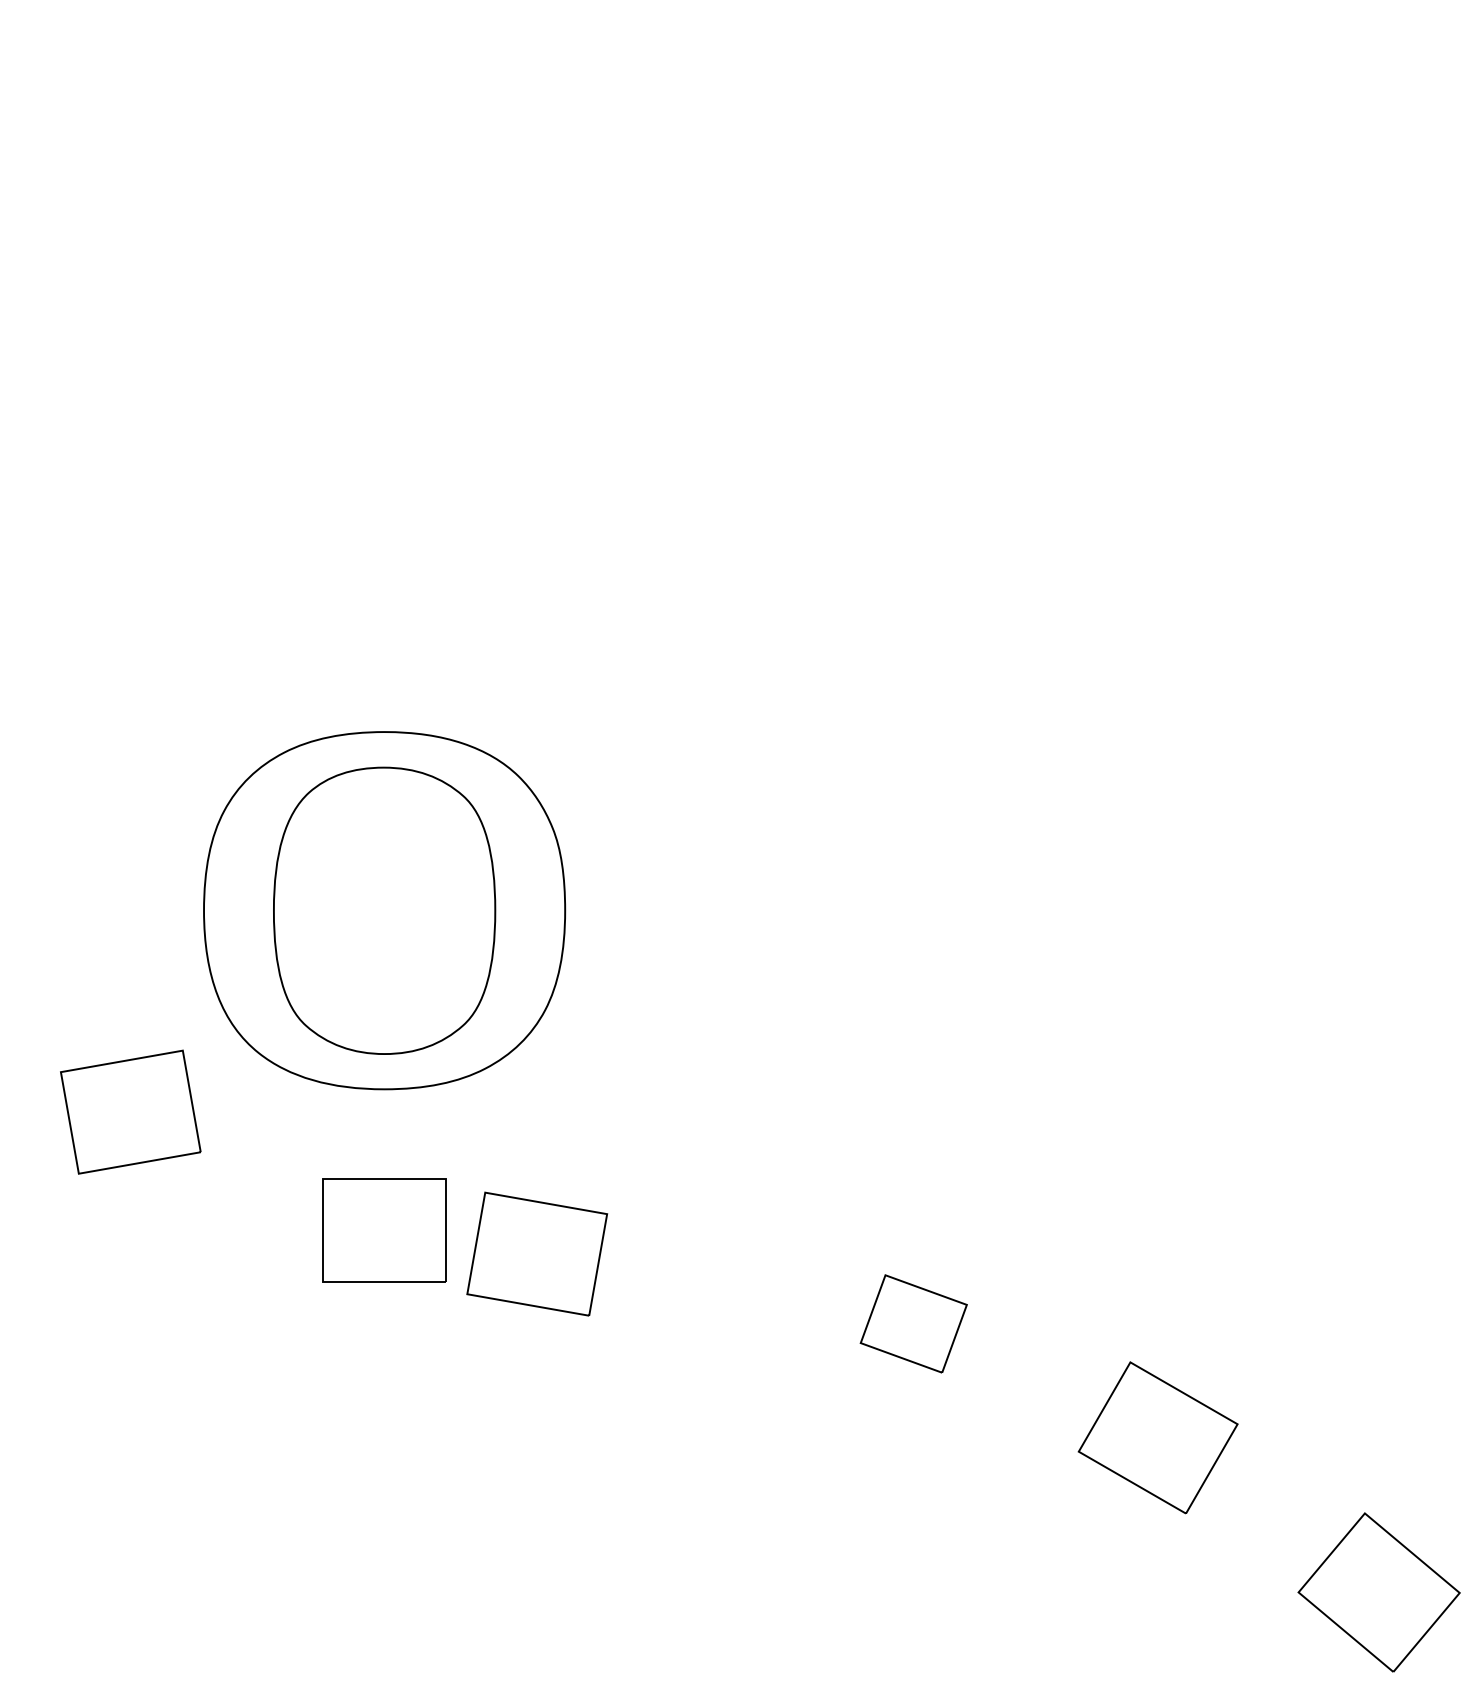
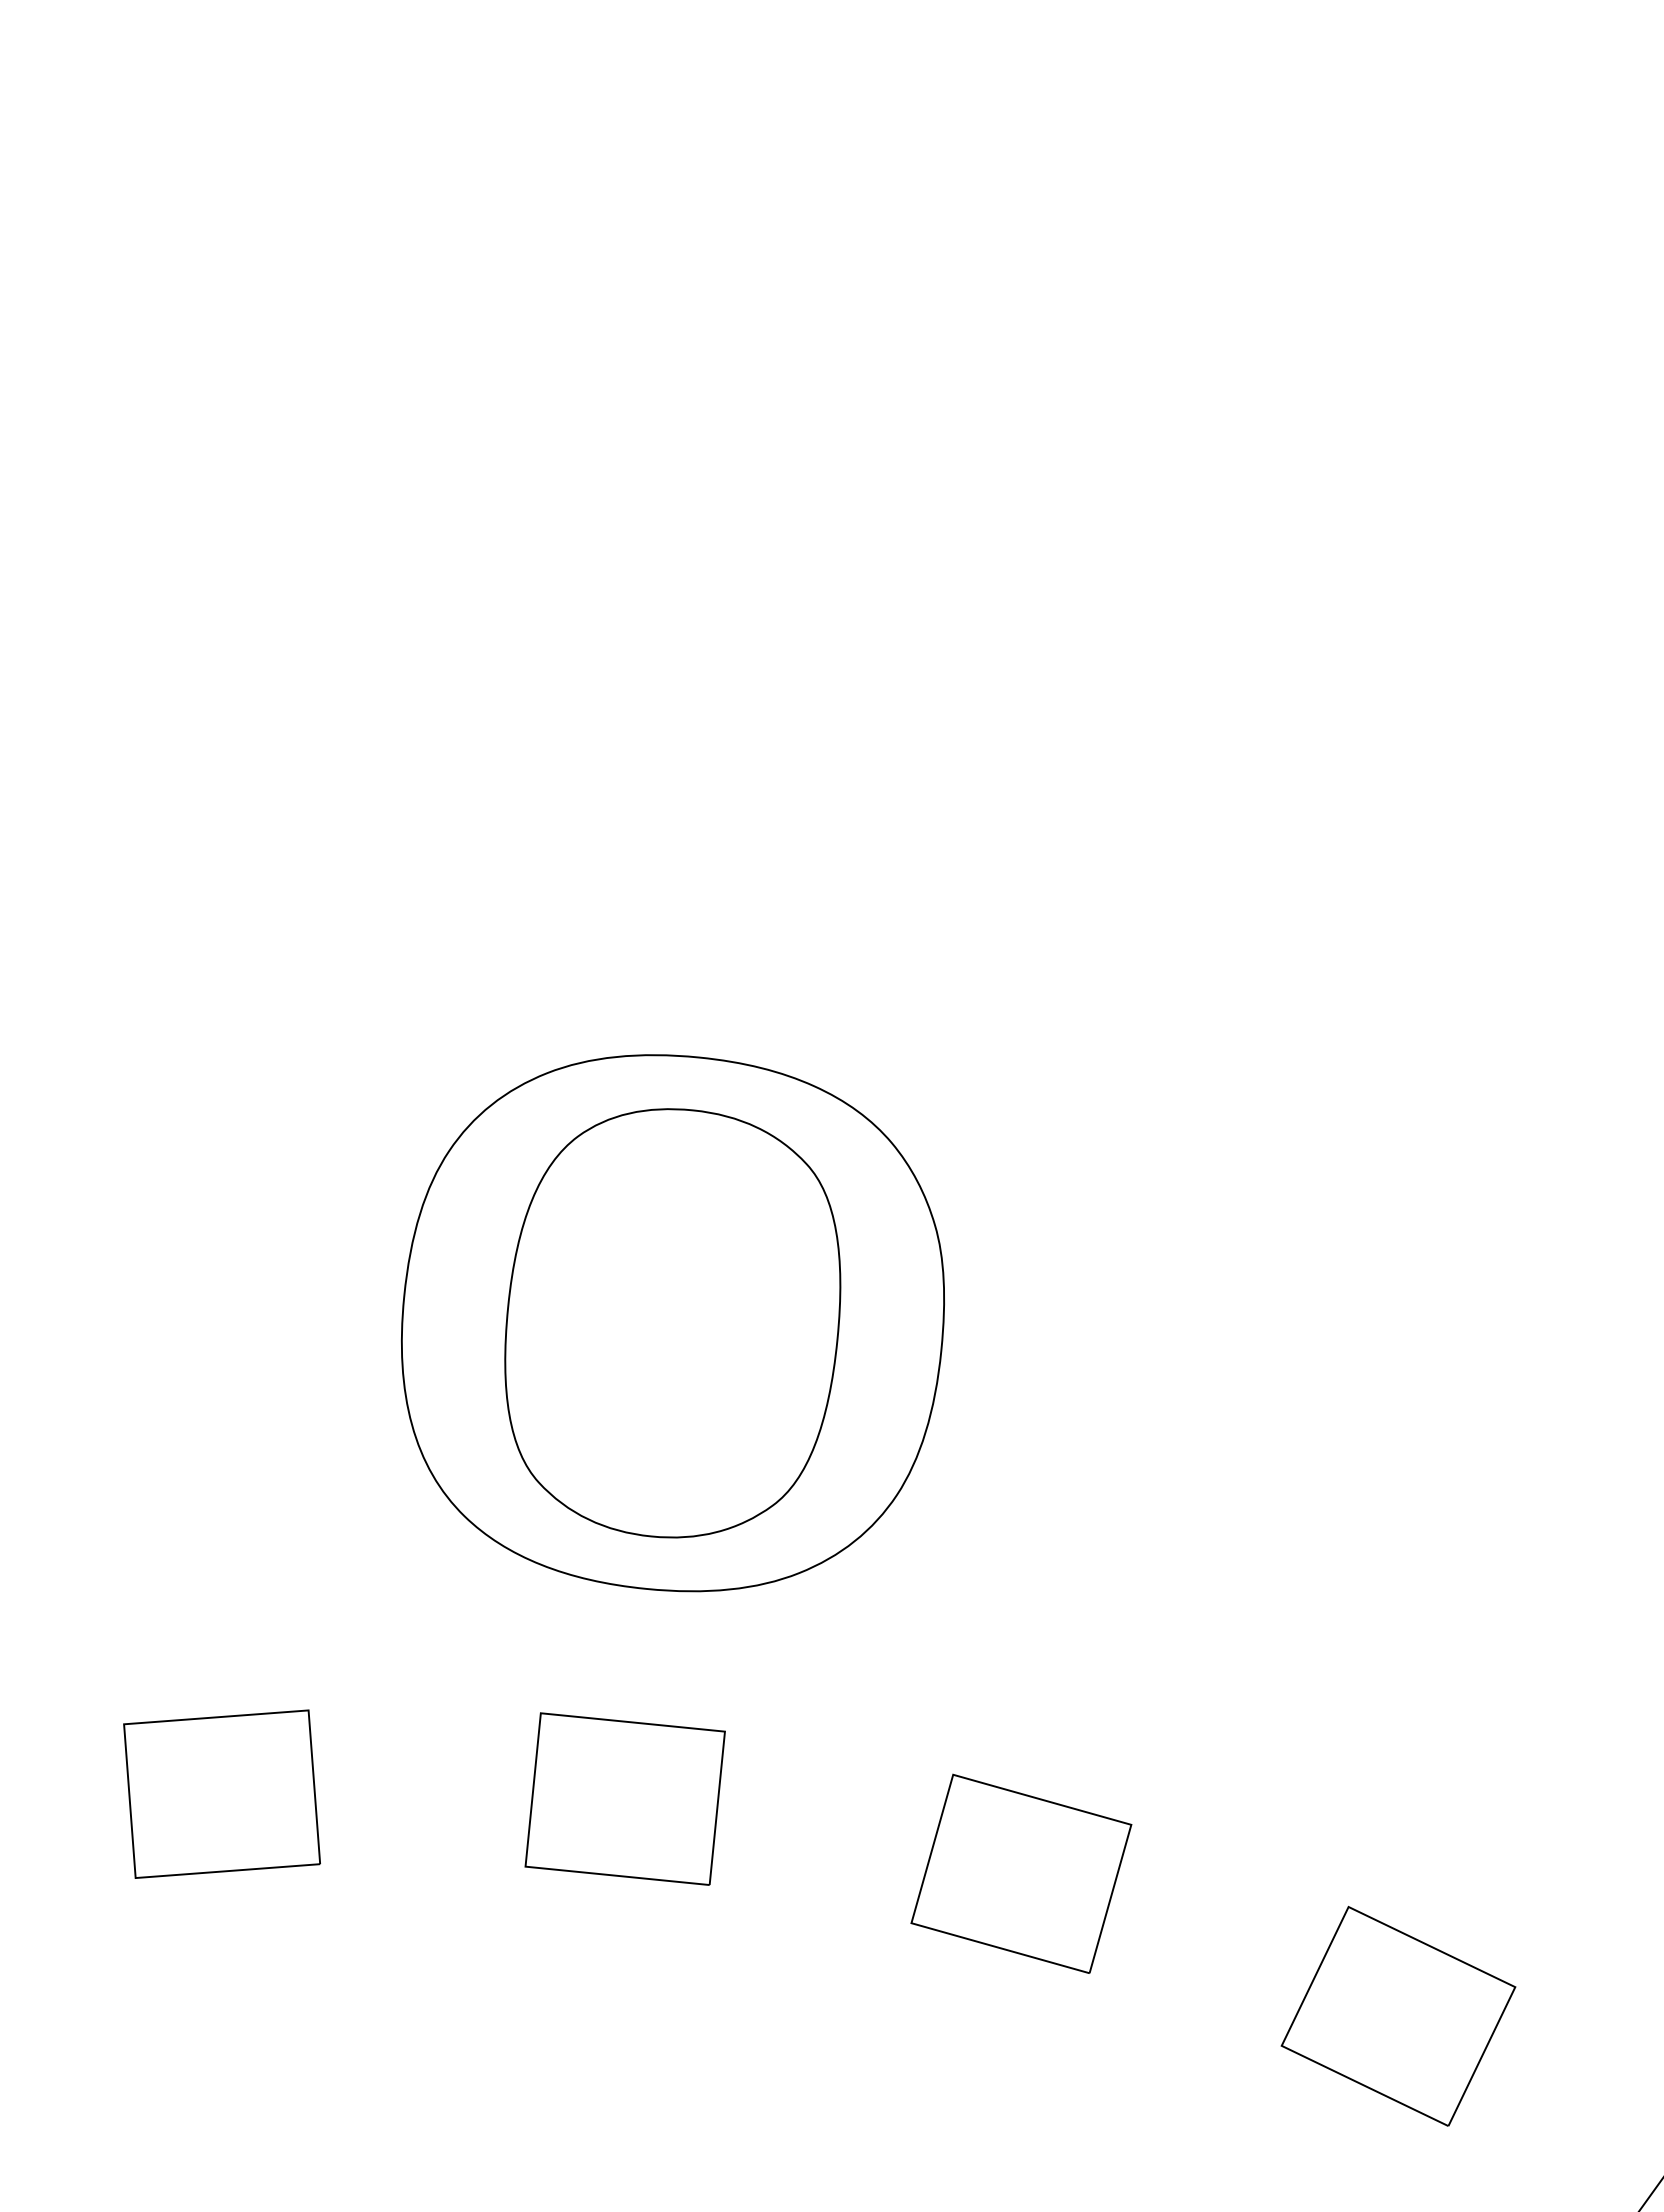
part: (130, 1111) -> (221, 1793), moved
part: (537, 1253) -> (1021, 1873), moved
part: (913, 1323) -> (1398, 2015), size x1.43

